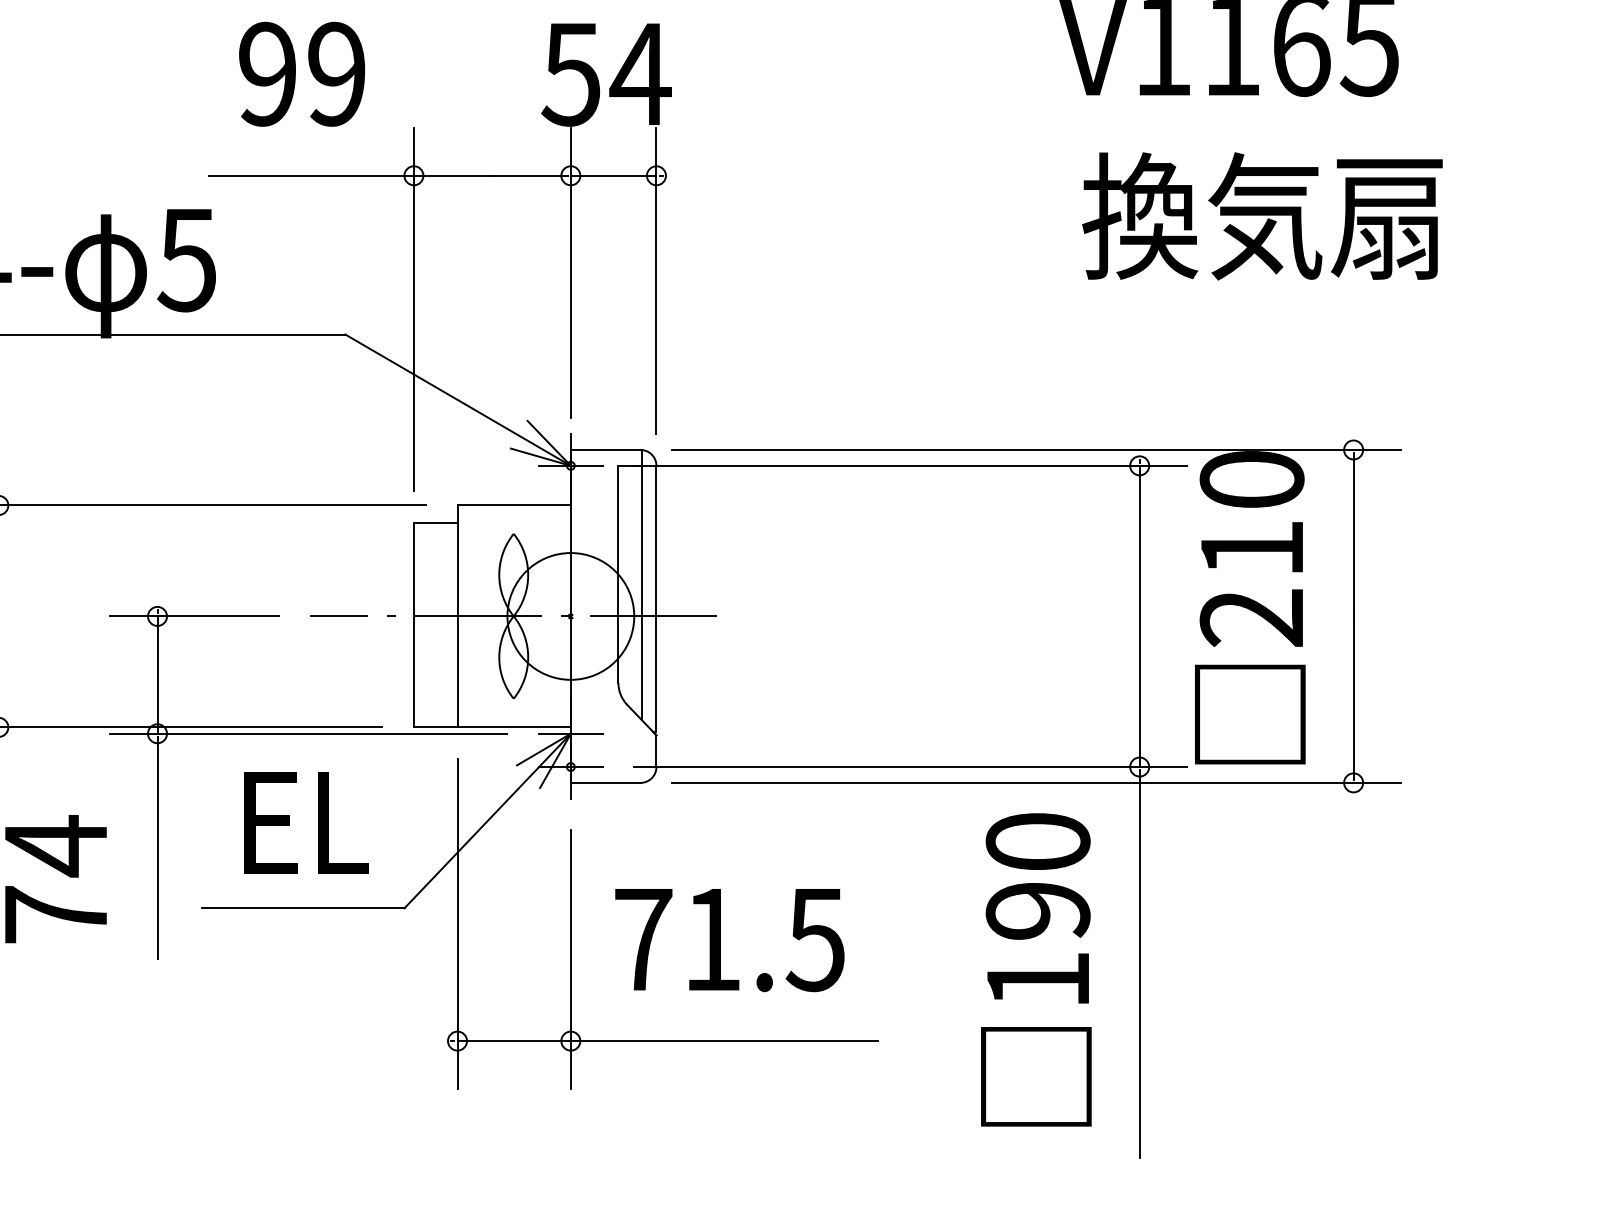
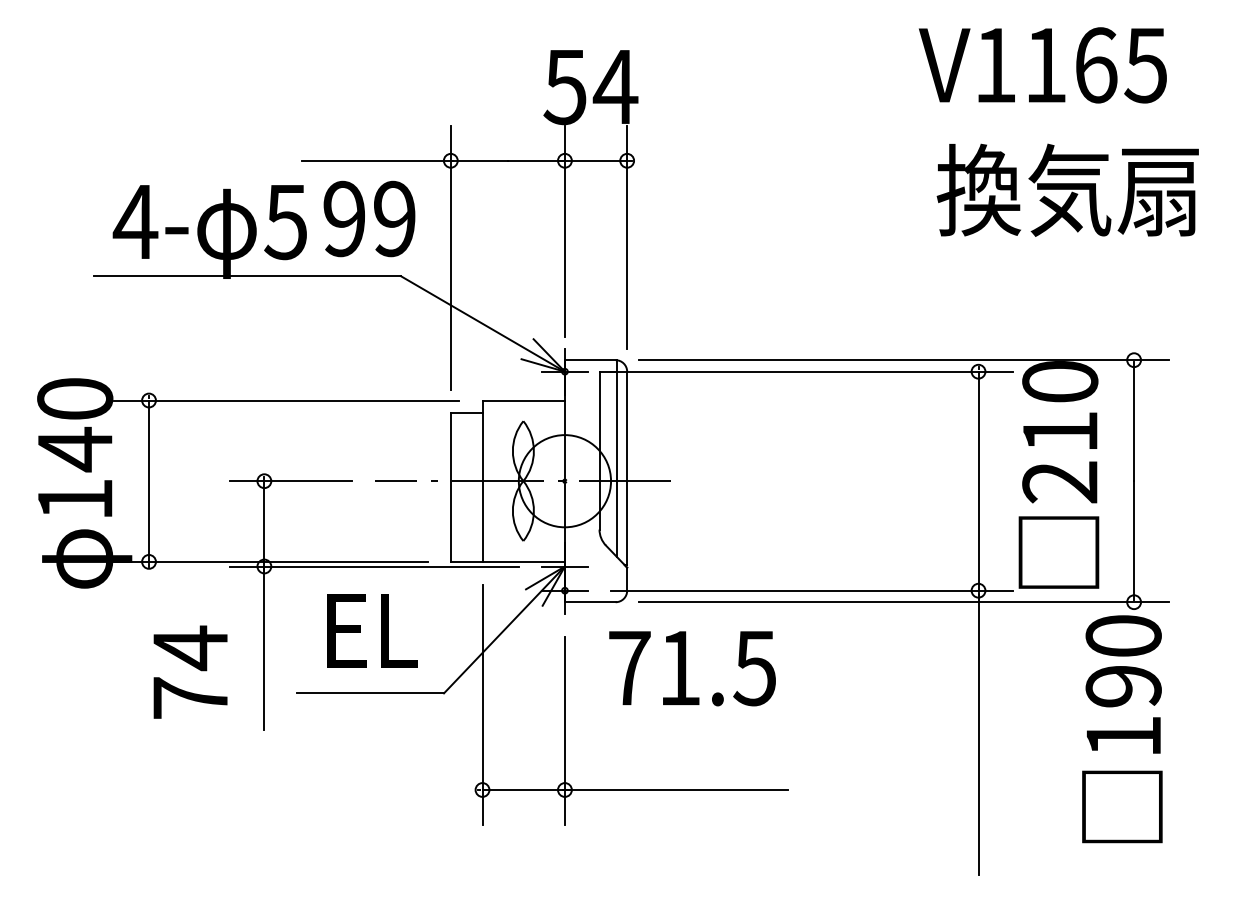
text: (302, 73) -> (369, 218), moved
text: (729, 940) -> (692, 668), moved
text: (1036, 970) -> (1122, 729), moved

